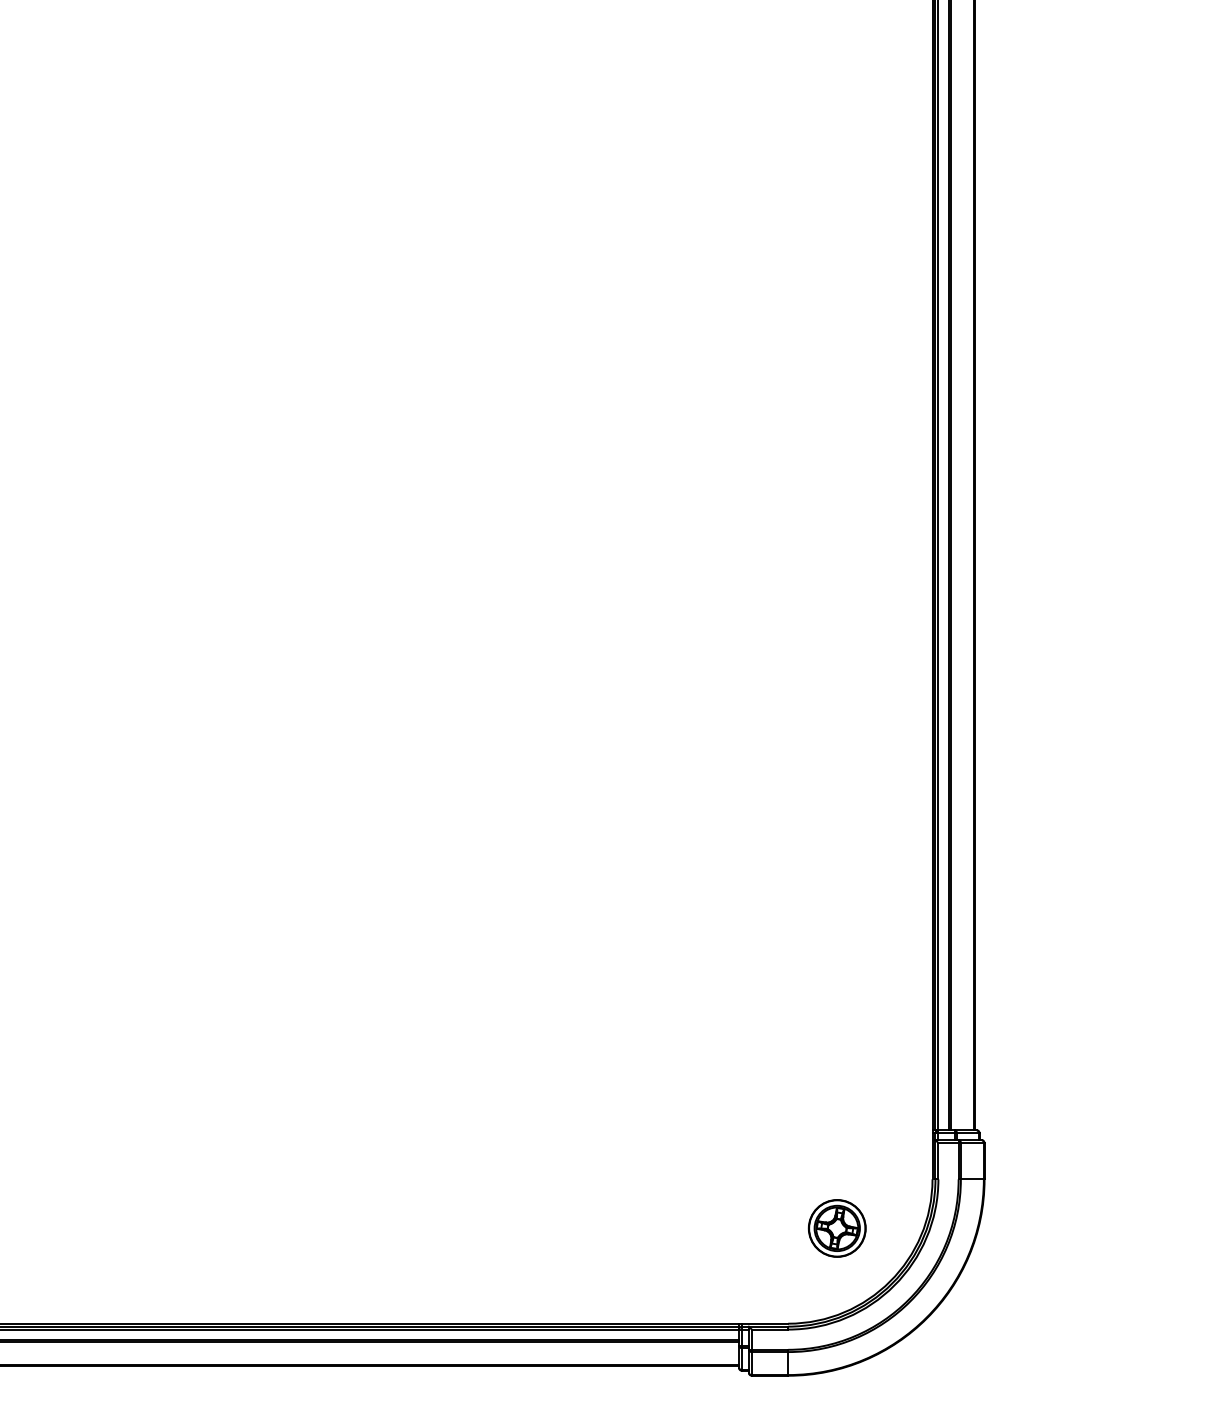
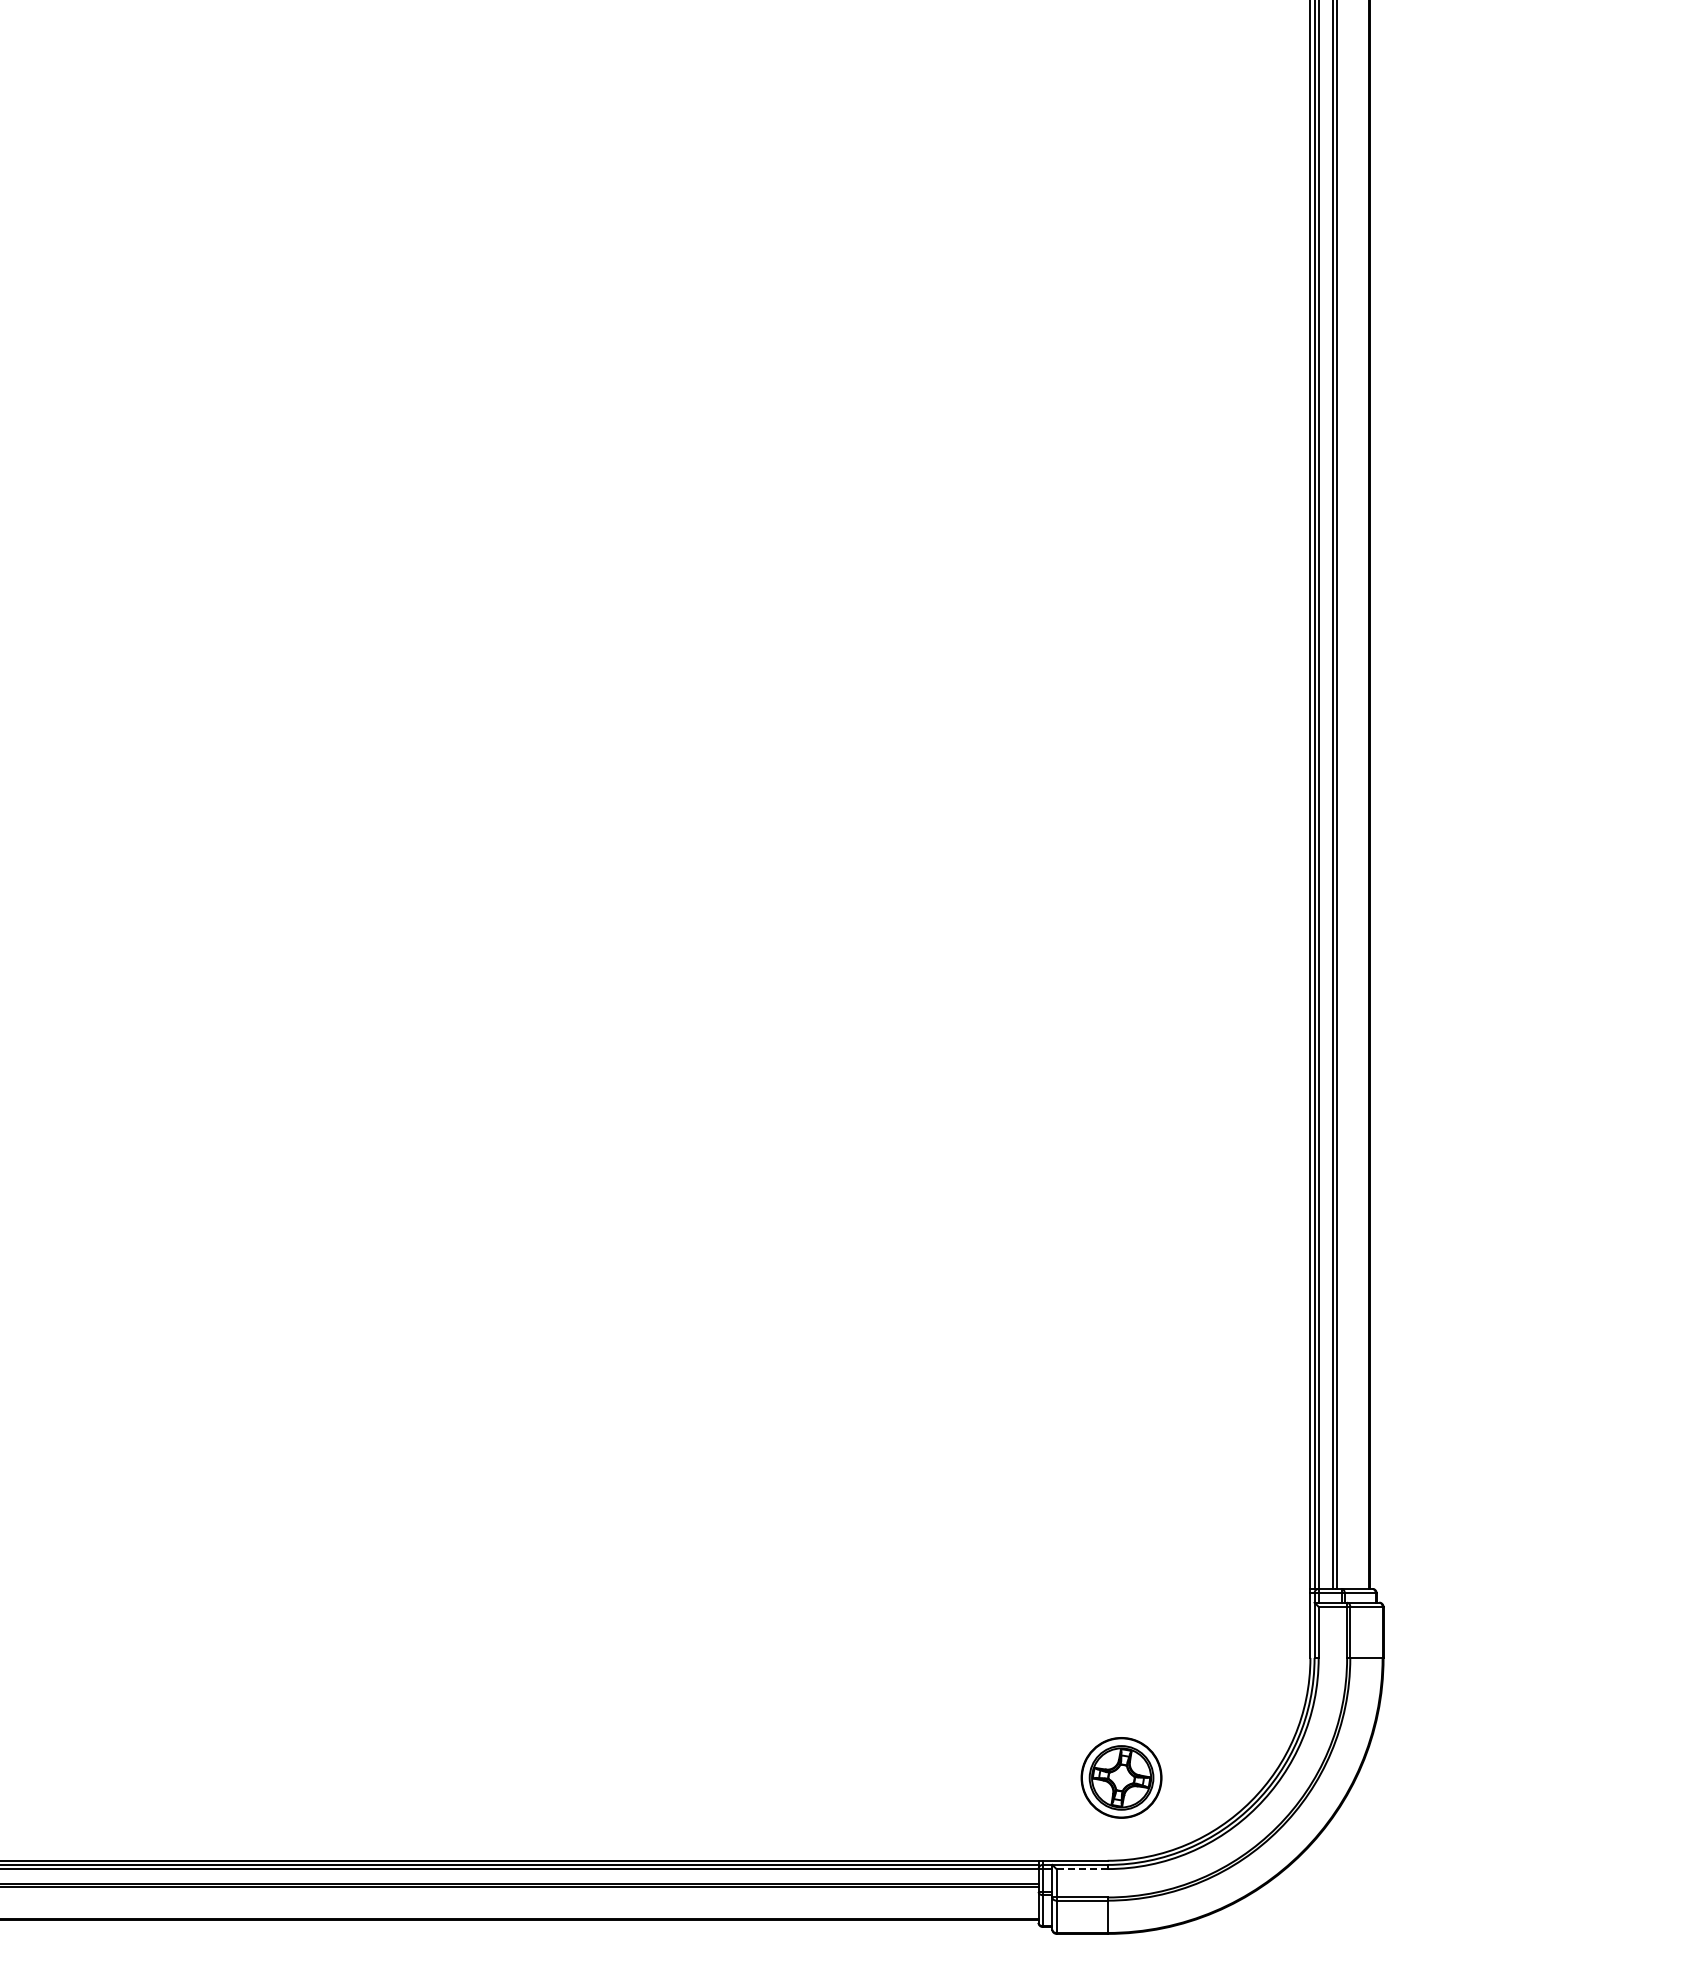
part: (837, 1228) -> (1121, 1777), moved
line: (770, 1329) -> (1082, 1869), solid -> dashed

